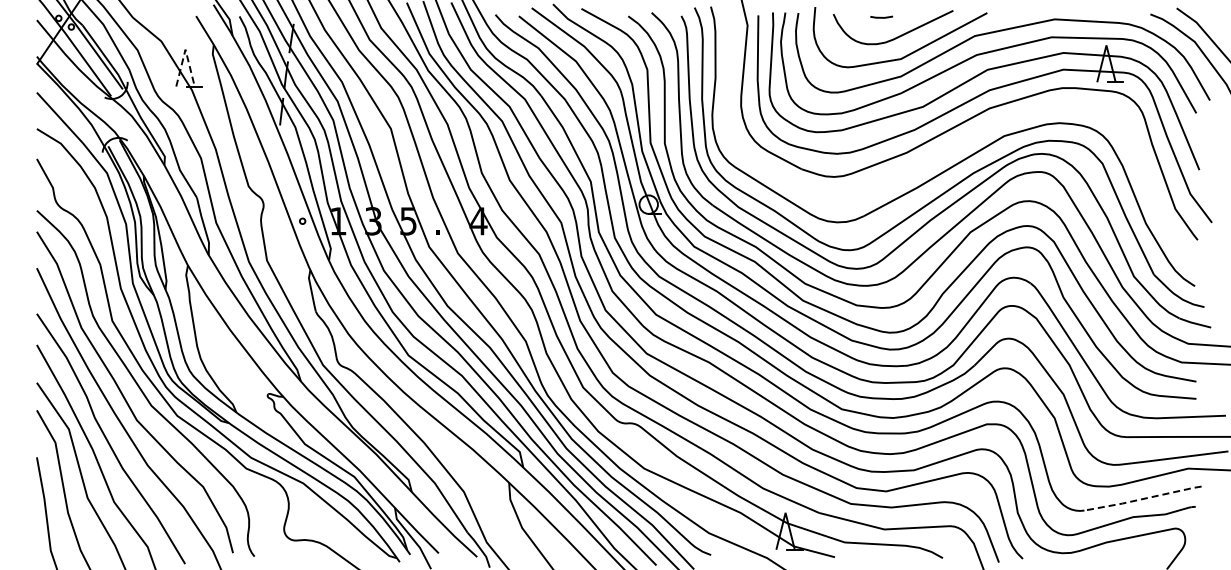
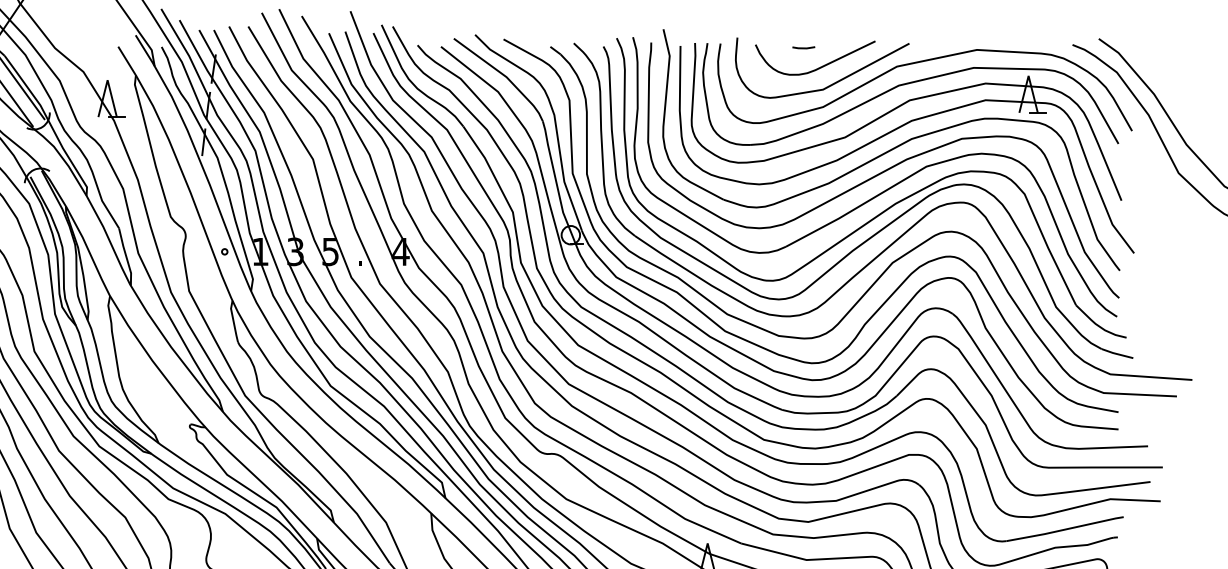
line: (185, 49) -> (107, 80), dashed -> solid
curve: (962, 139) -> (884, 170), added
line: (1142, 499) -> (1064, 530), dashed -> solid

